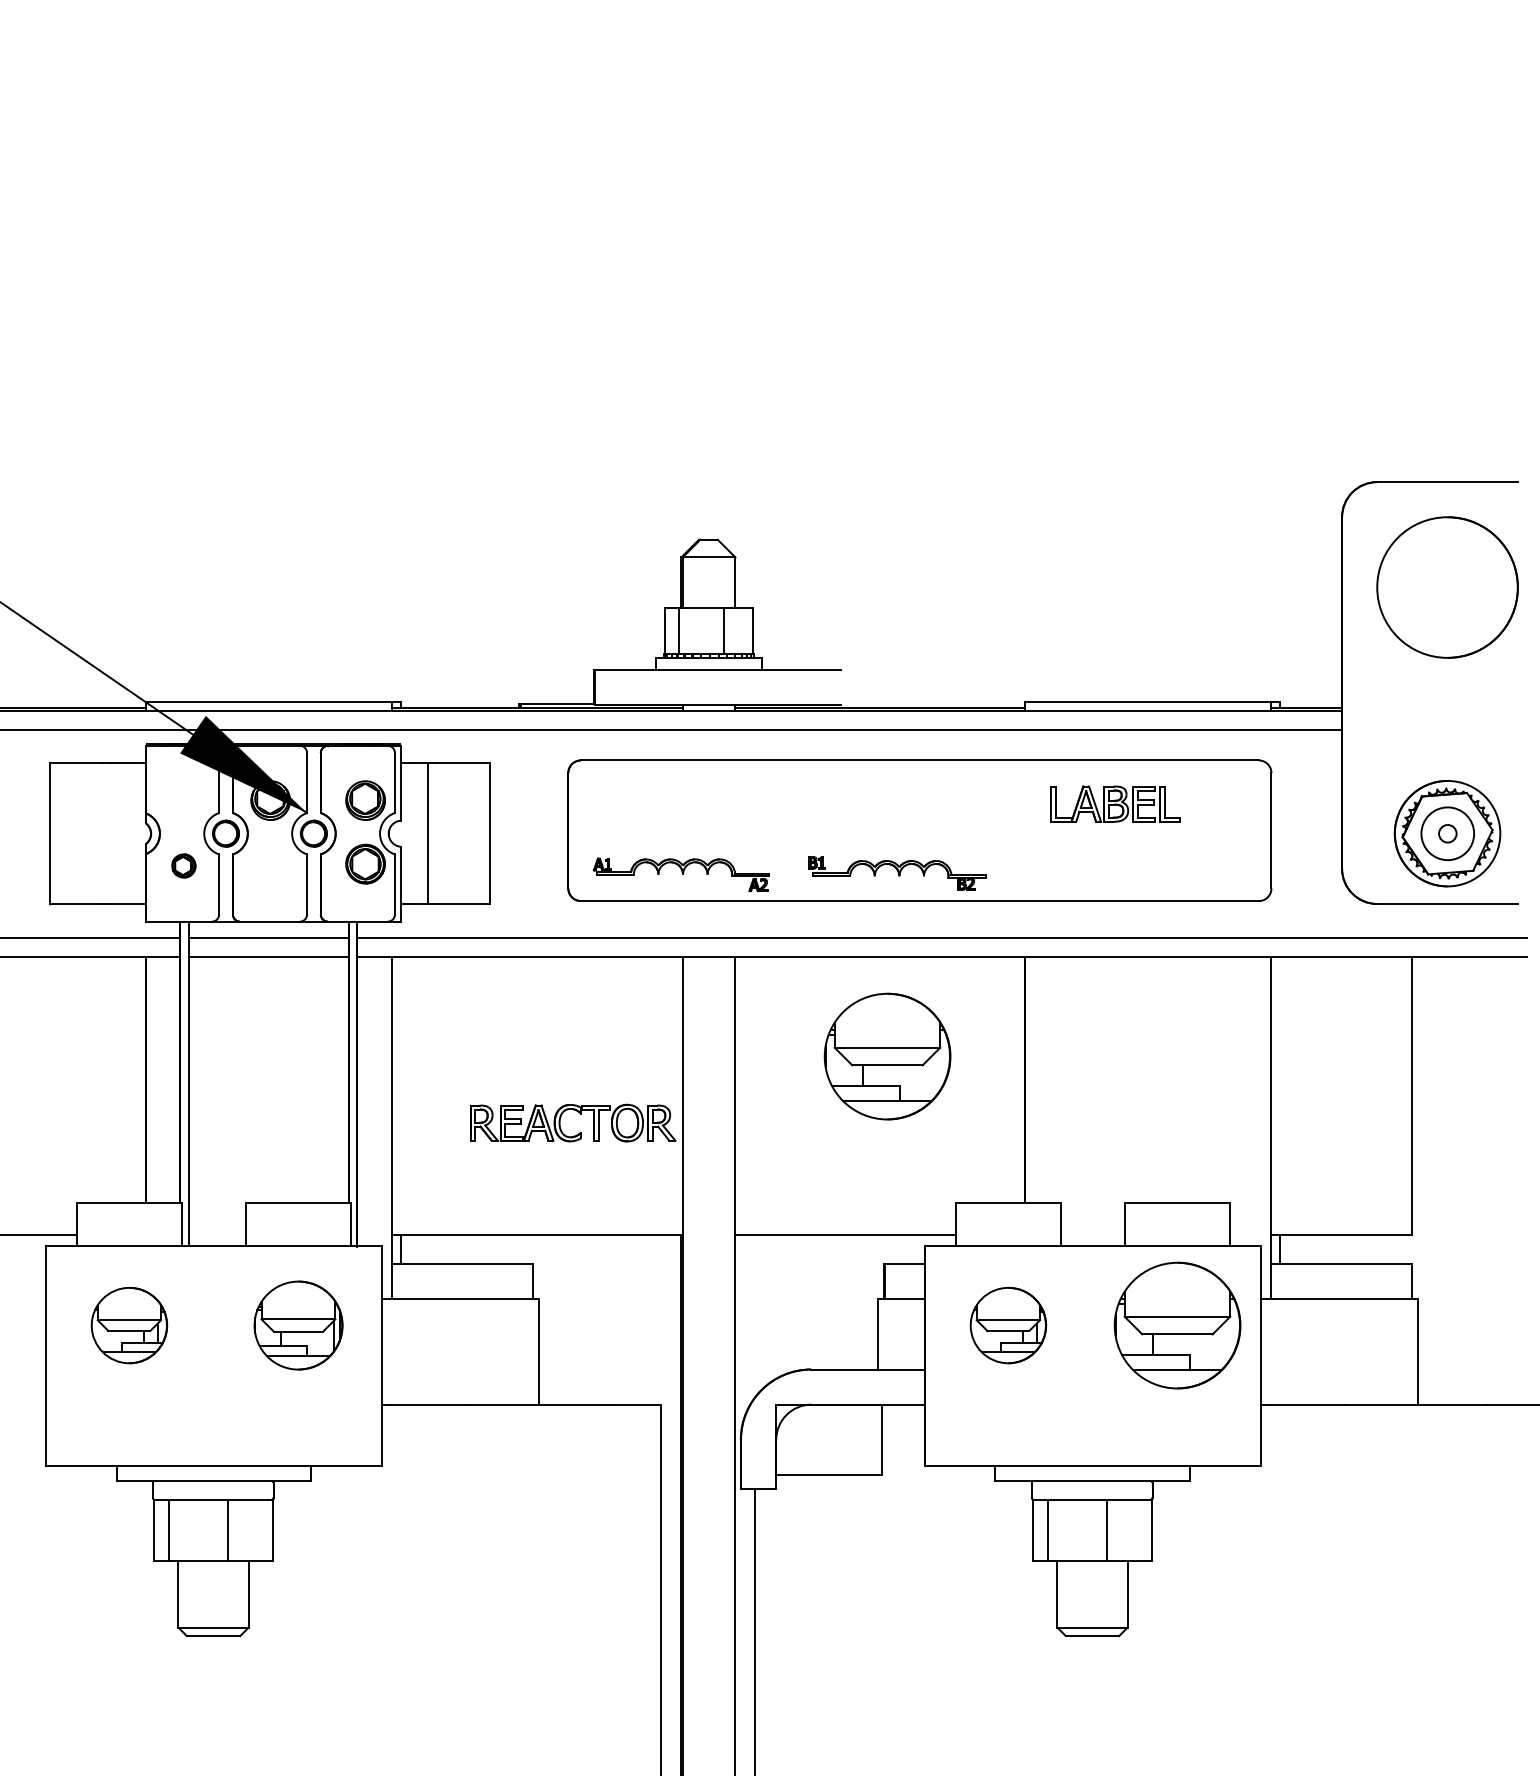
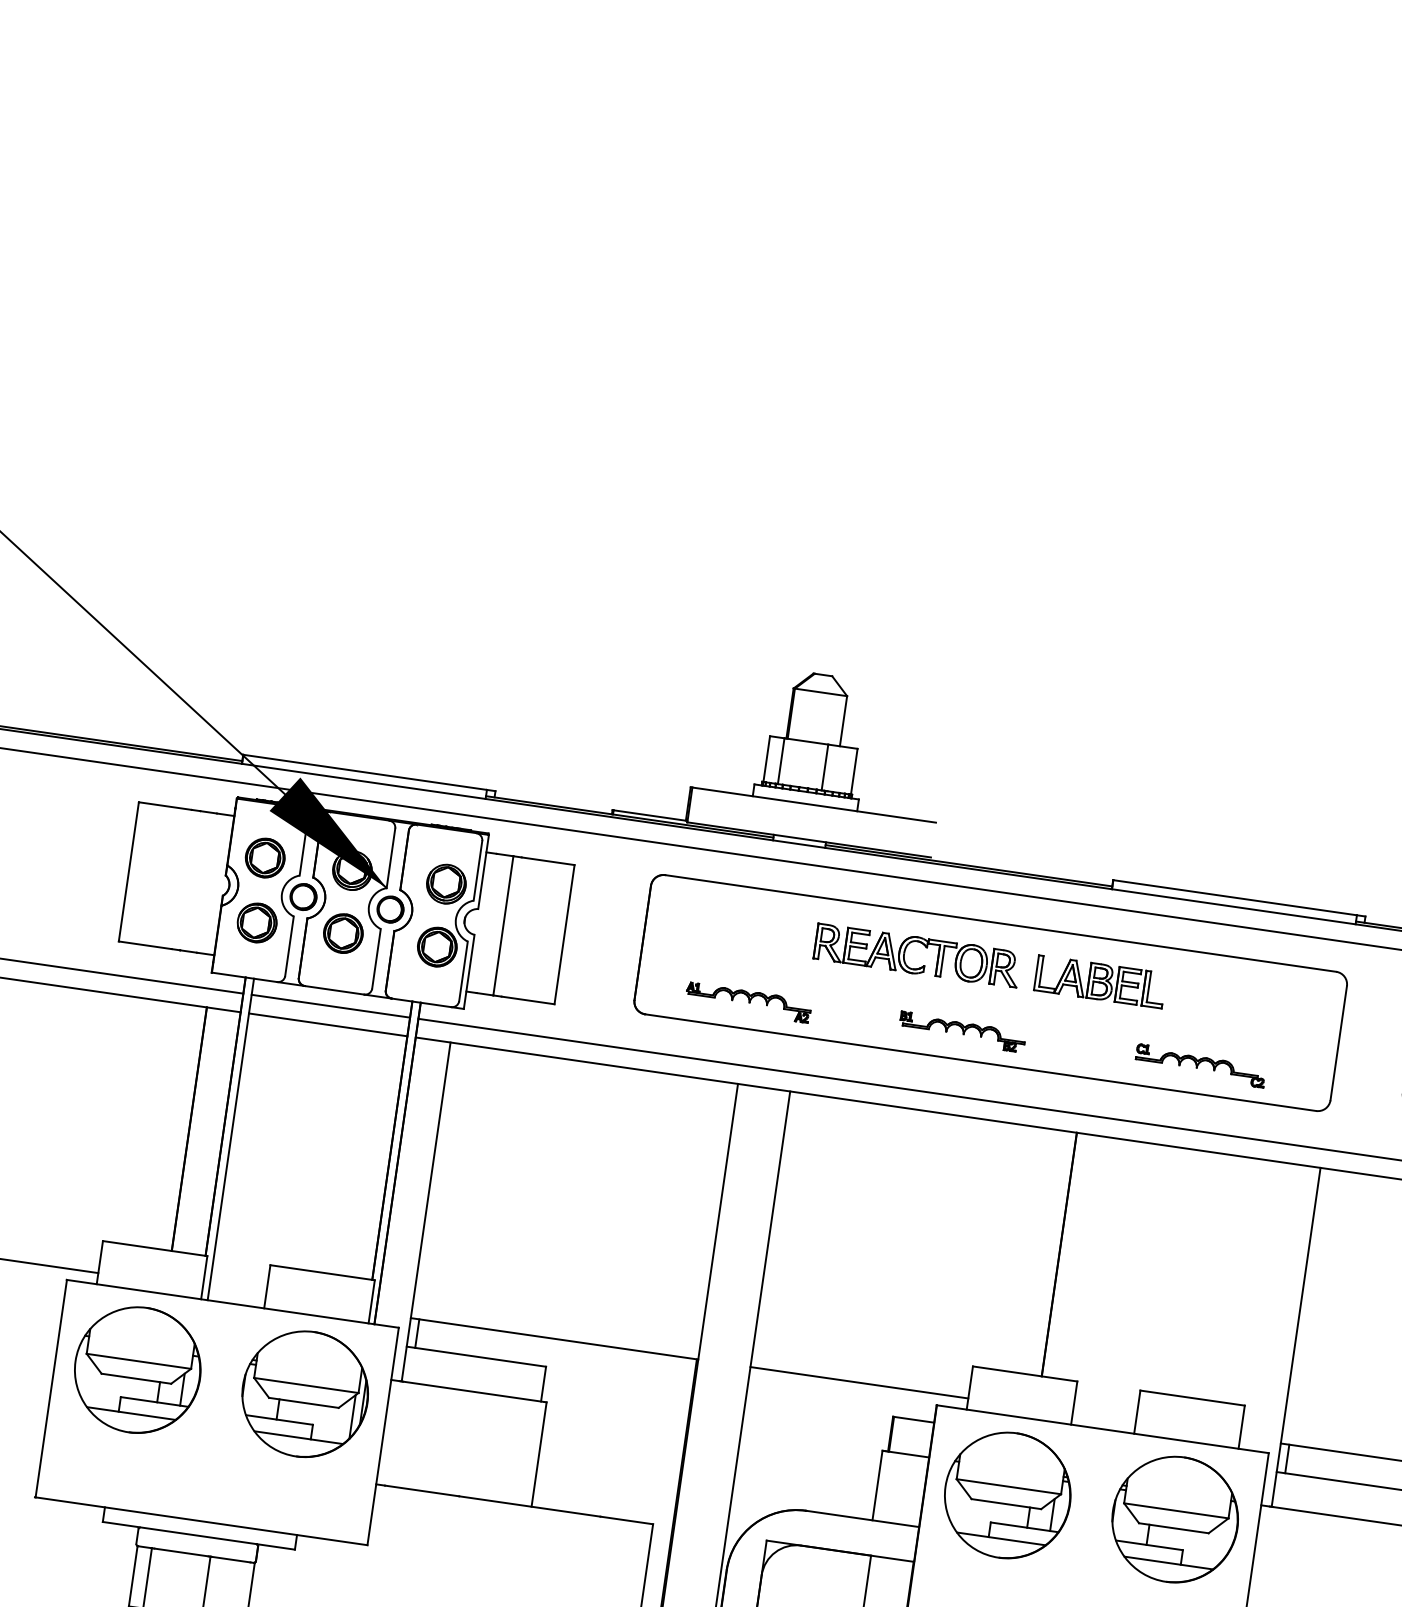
part: (182, 800) -> (265, 857), added
part: (1115, 803) -> (1100, 981), moved
part: (270, 863) -> (343, 932), added
part: (183, 865) -> (256, 922), size x1.67
part: (1137, 872) -> (1200, 1065), added
part: (897, 873) -> (962, 1032), size x0.71
part: (681, 874) -> (748, 1002), size x0.71
part: (887, 1056) -> (926, 1211), removed
part: (580, 1114) -> (926, 948), moved
part: (129, 1325) -> (137, 1370), size x1.67
part: (298, 1325) -> (305, 1394), size x1.43
part: (1008, 1325) -> (1007, 1495), size x1.67

